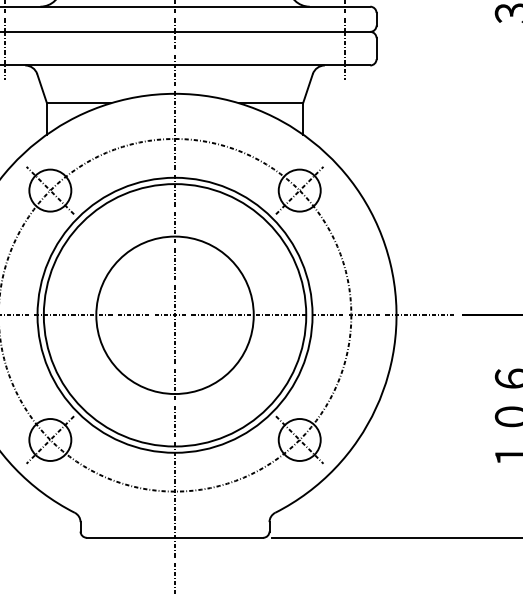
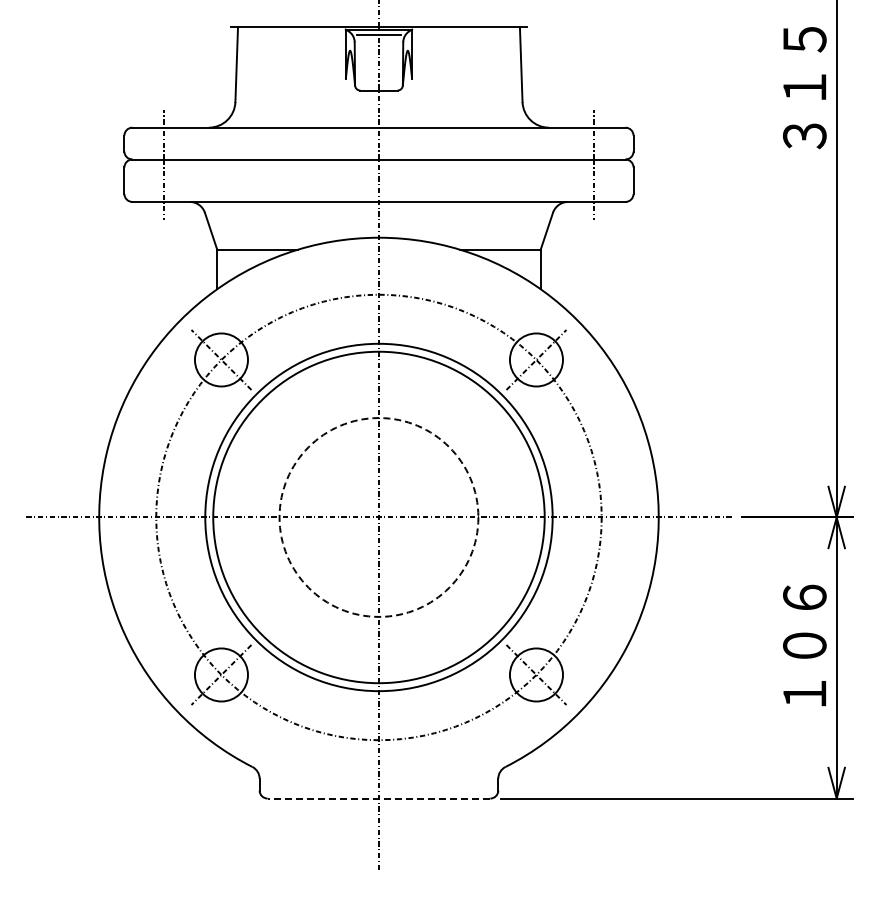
circle: (174, 315) -> (378, 517), solid -> dashed
line: (174, 537) -> (378, 798), solid -> dashed

